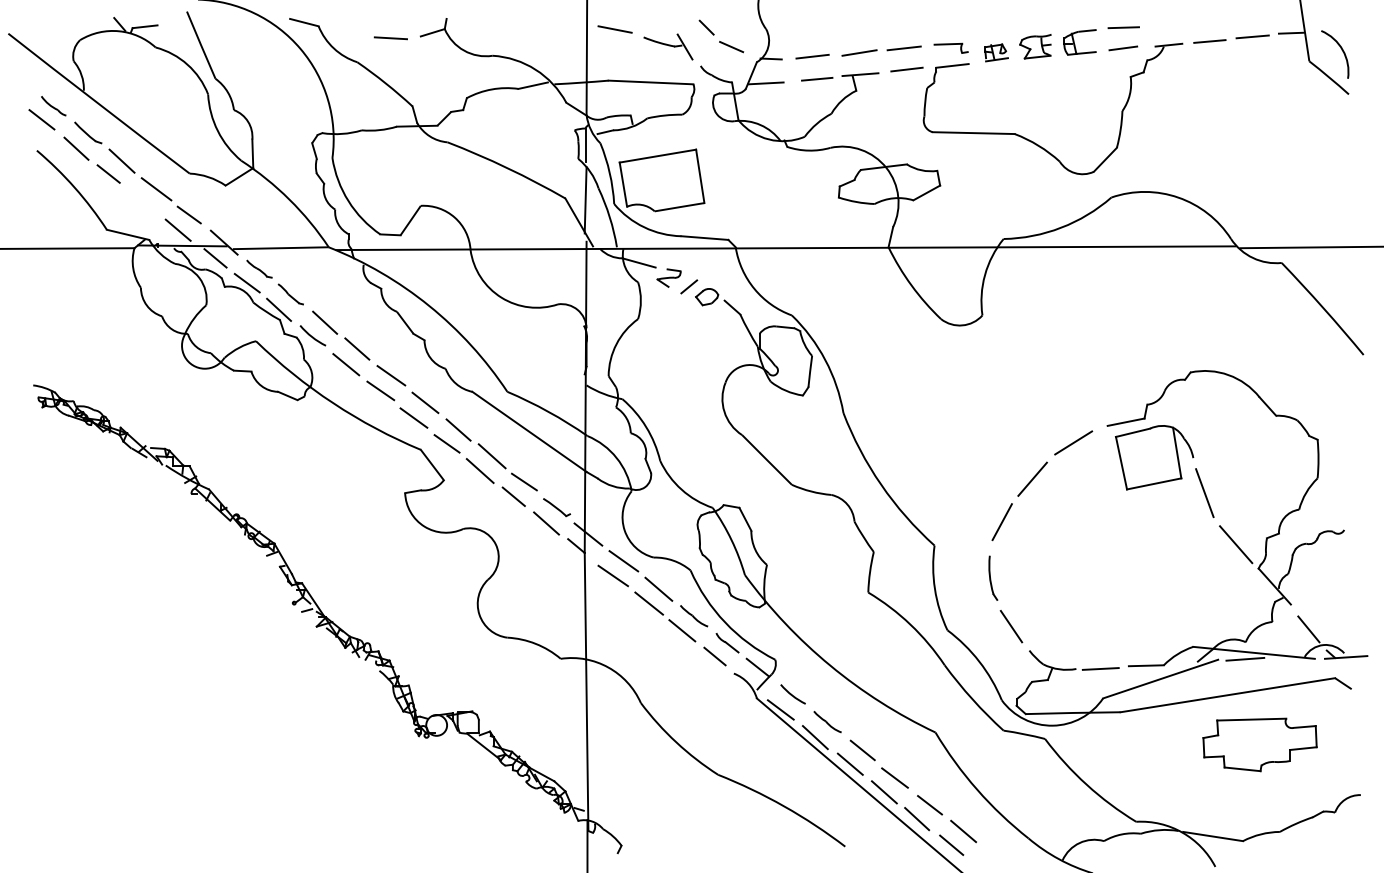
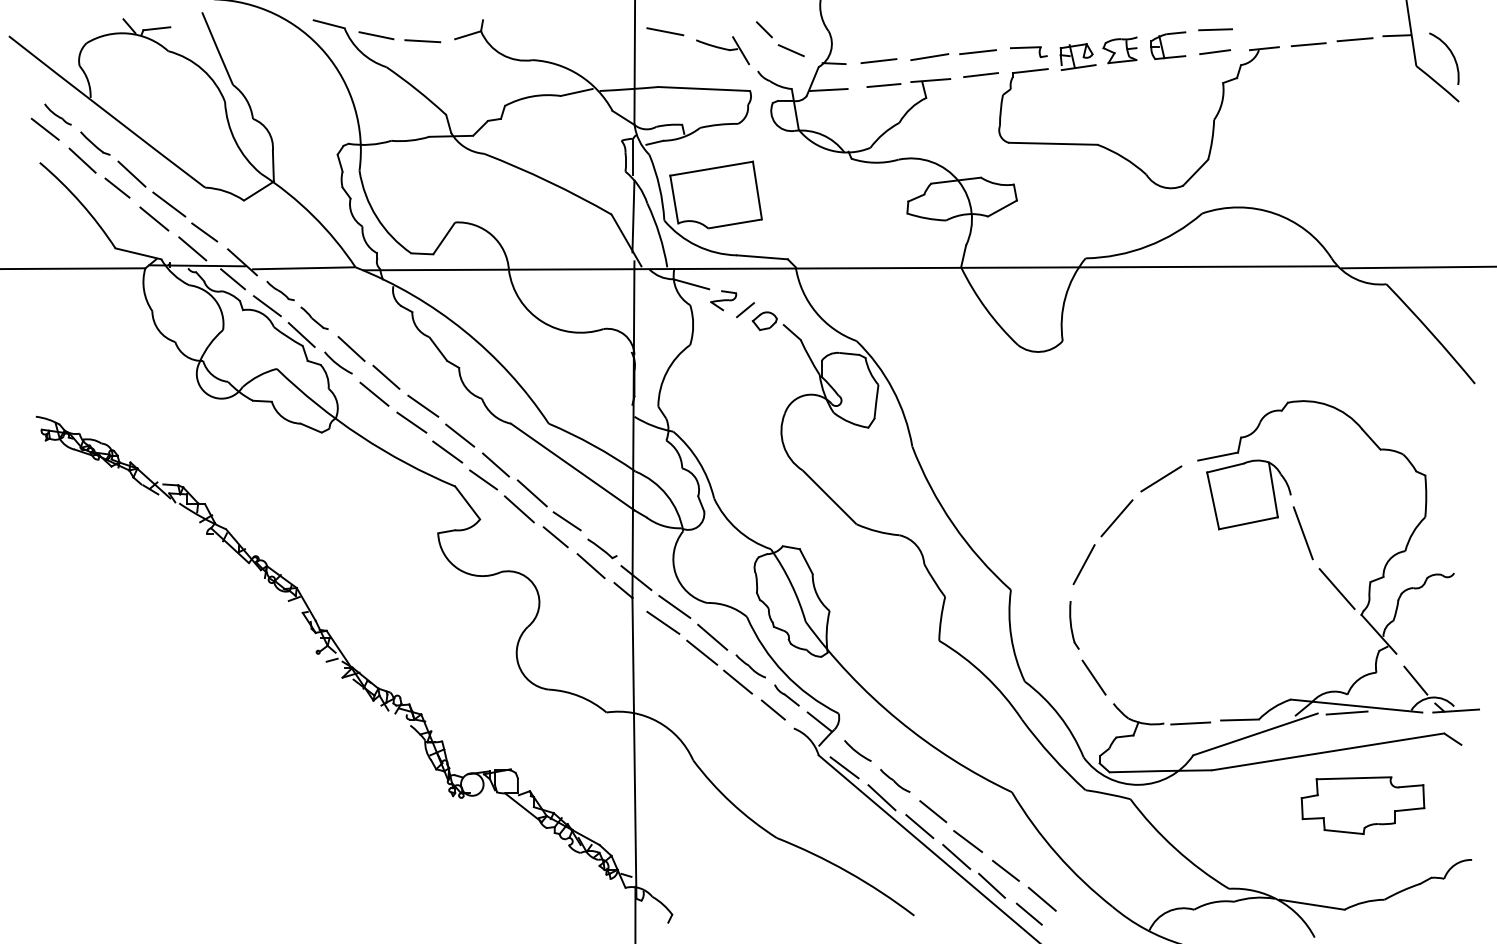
line: (347, 33) -> (375, 36), added
part: (996, 52) -> (1077, 56), size x1.43
line: (142, 202) -> (154, 218), added

